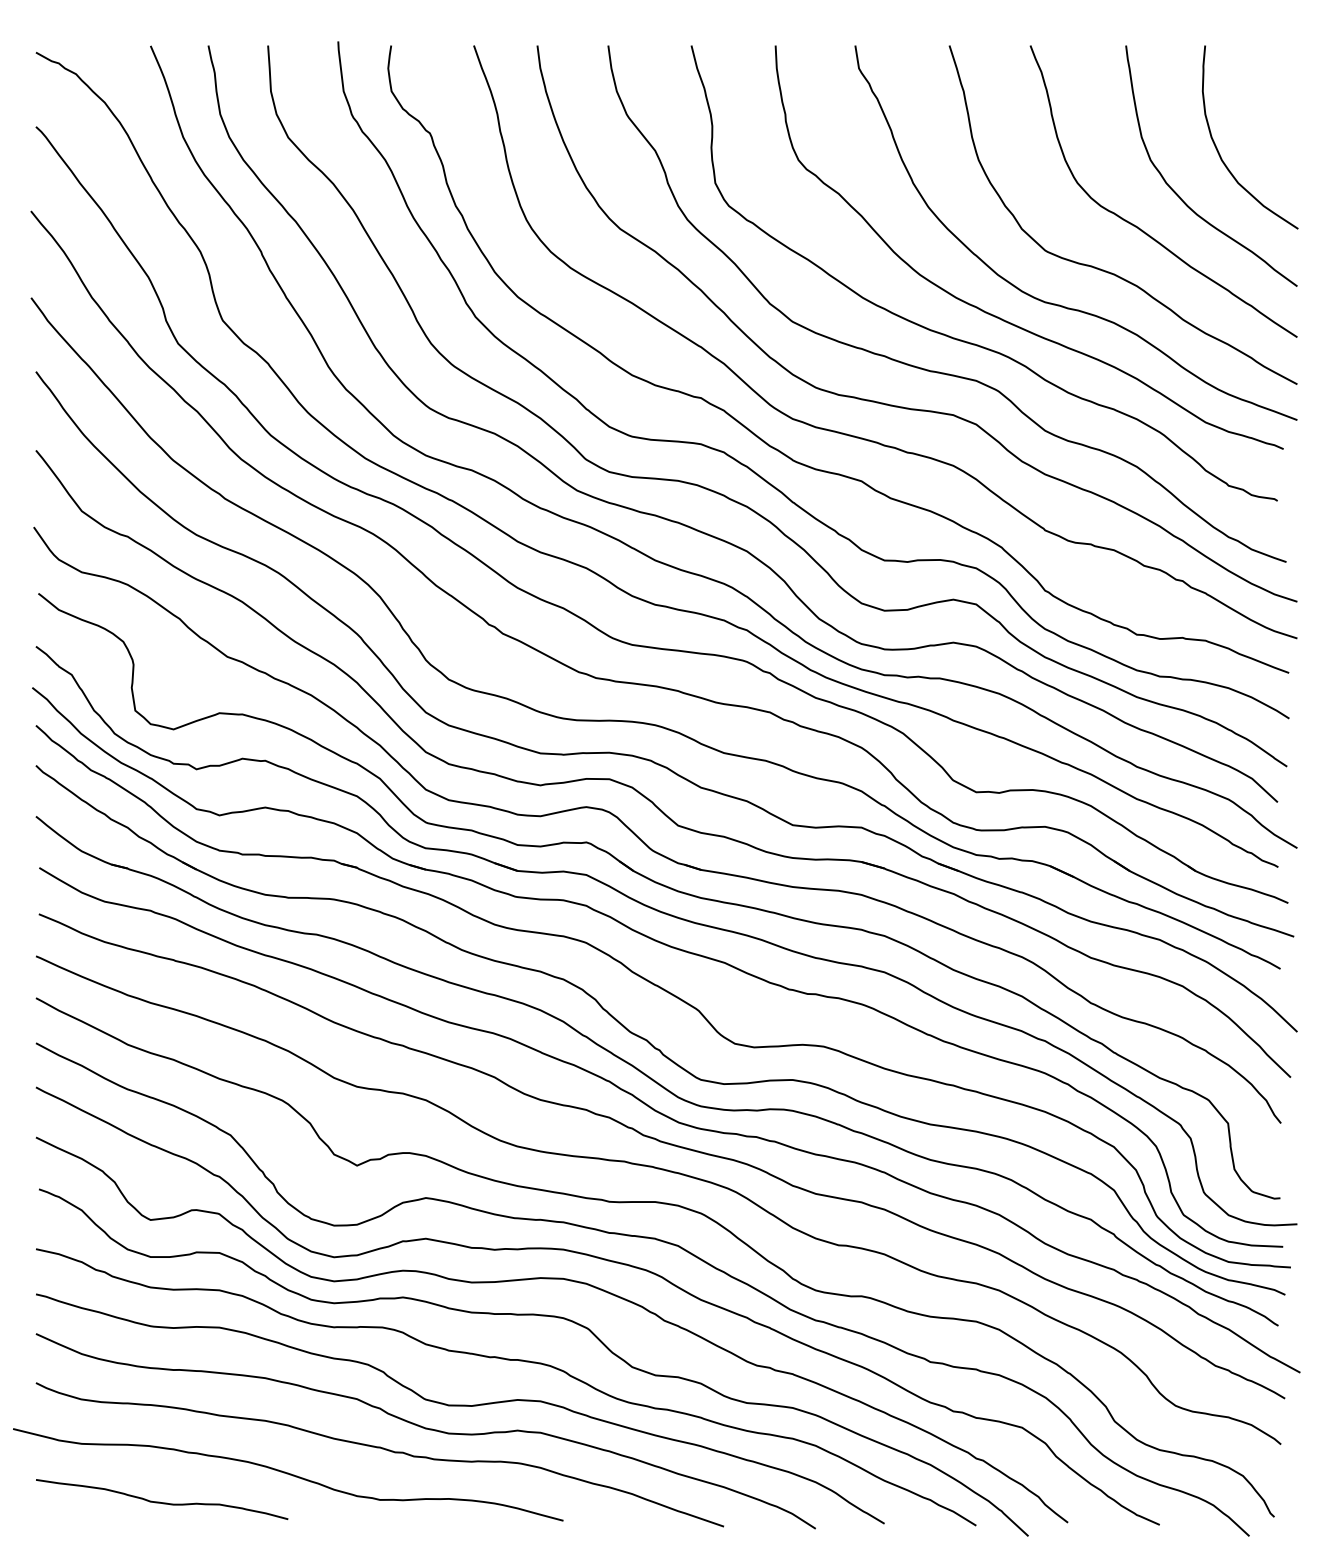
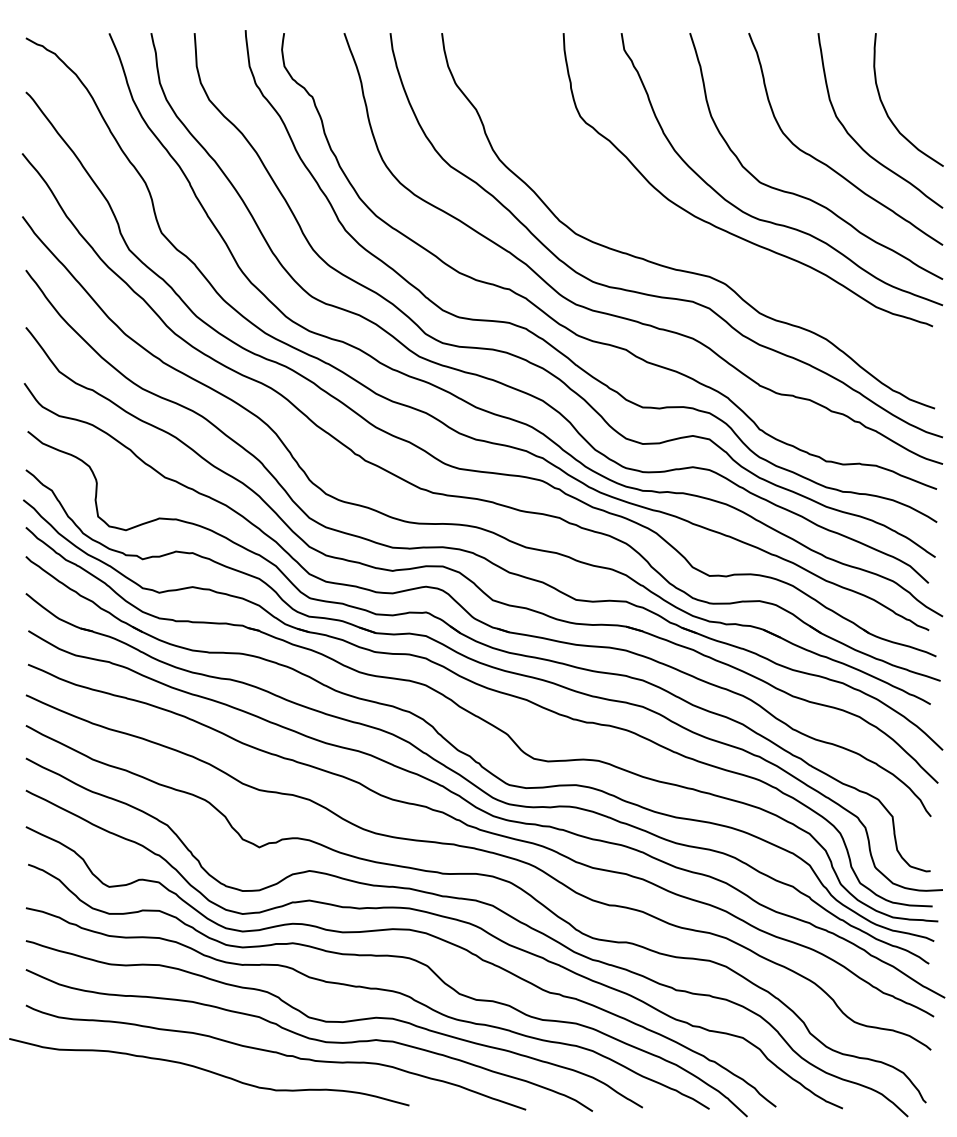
curve: (961, 339) -> (698, 246), removed
curve: (162, 1502) -> (117, 1092), removed

